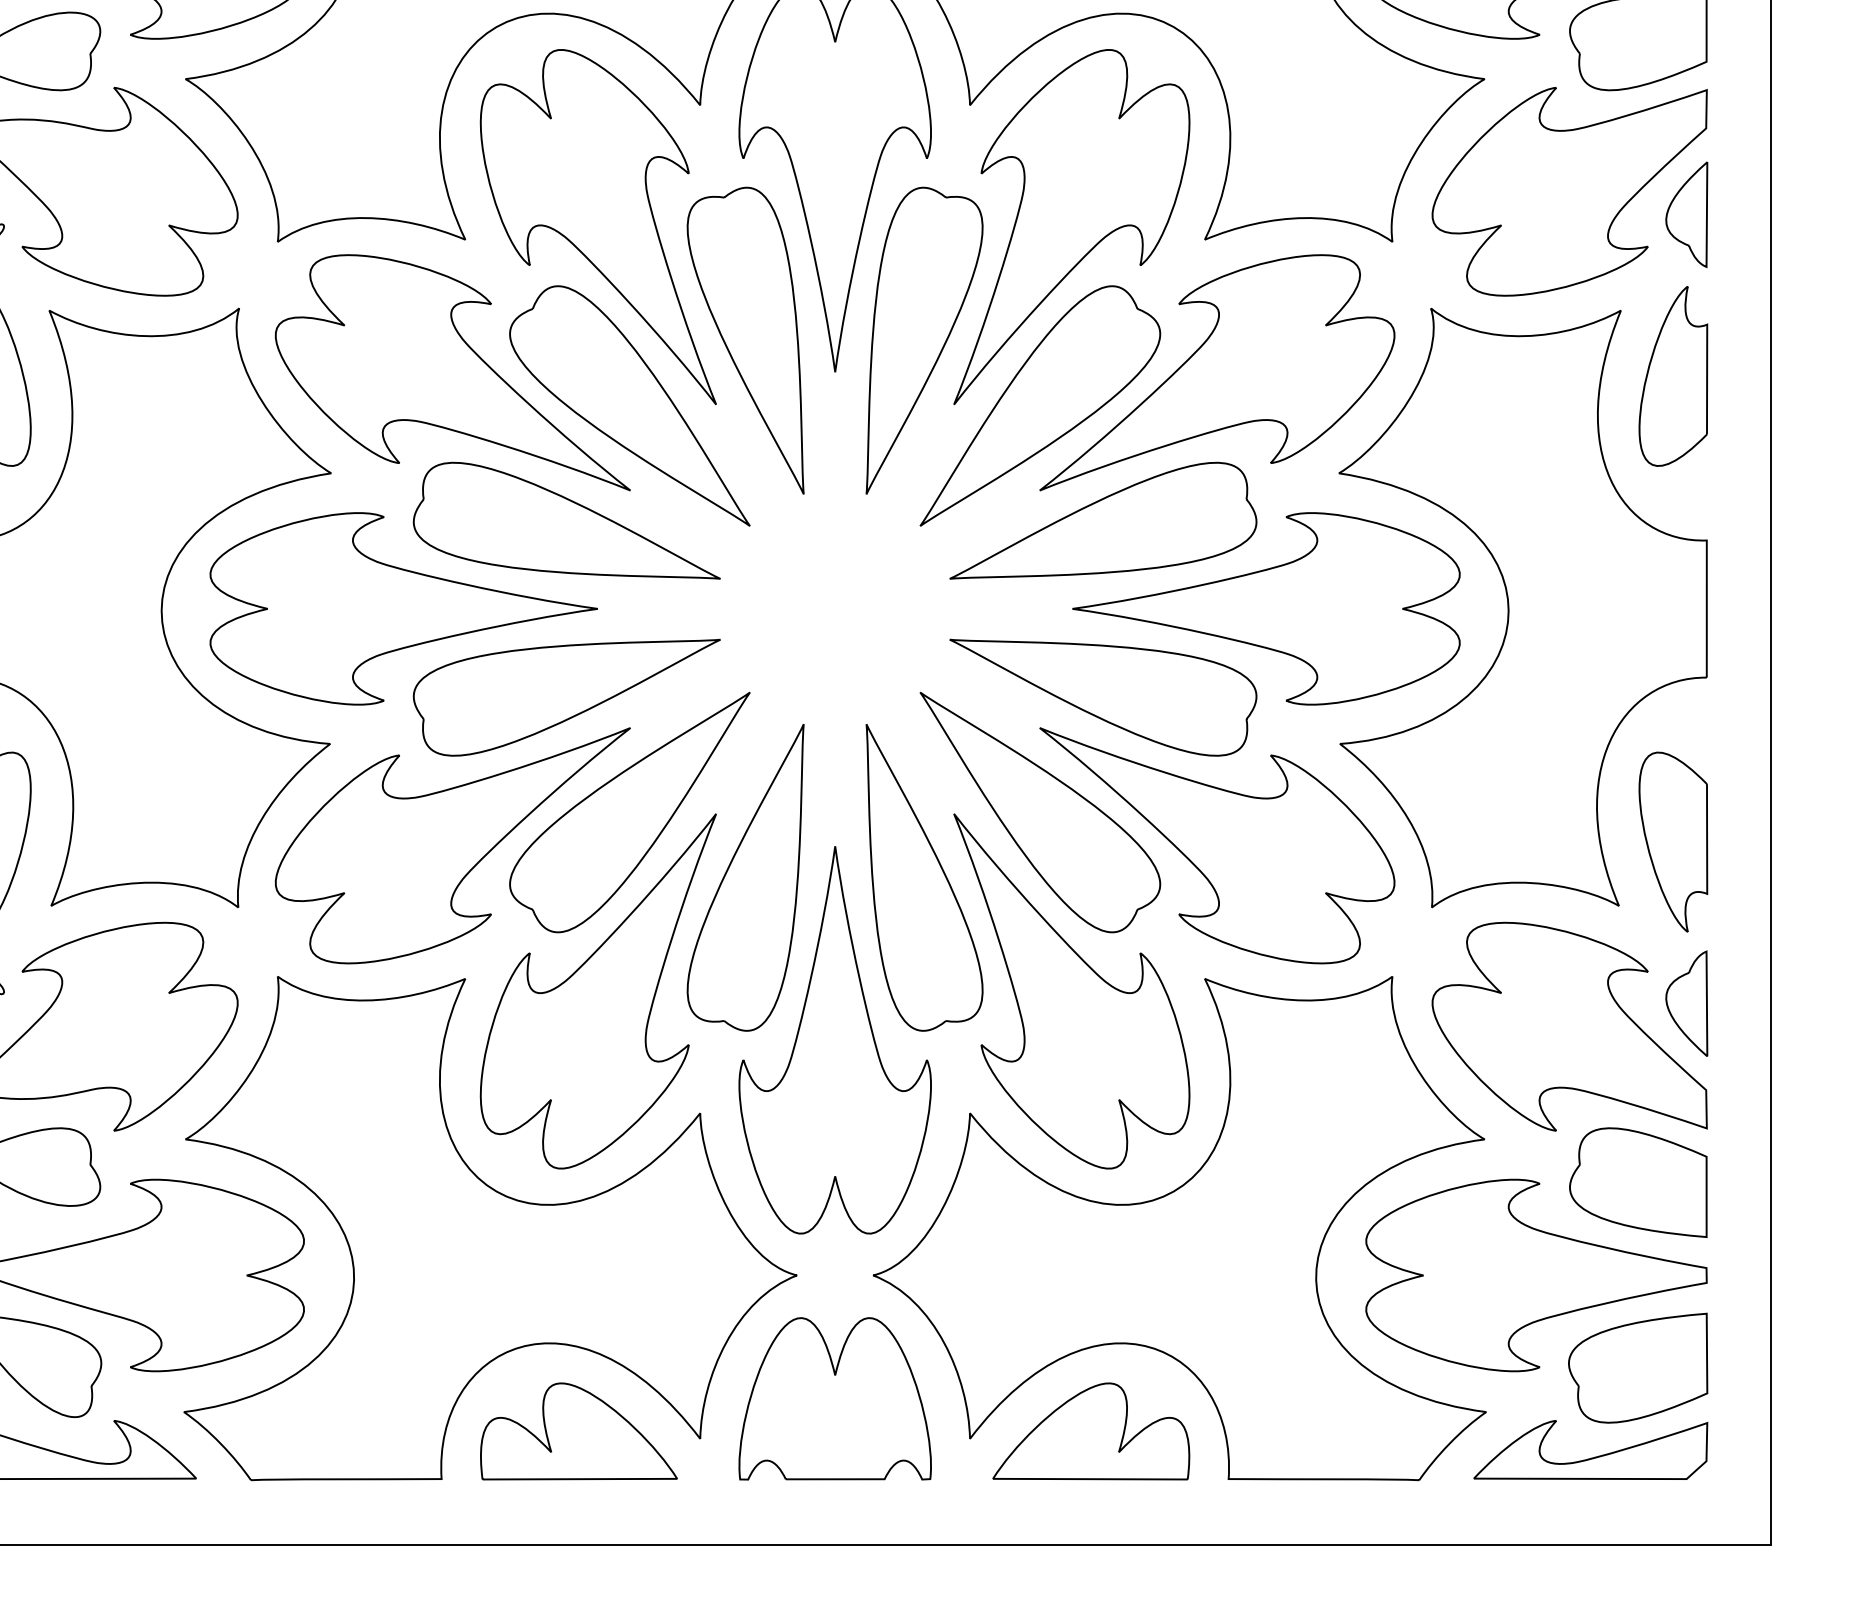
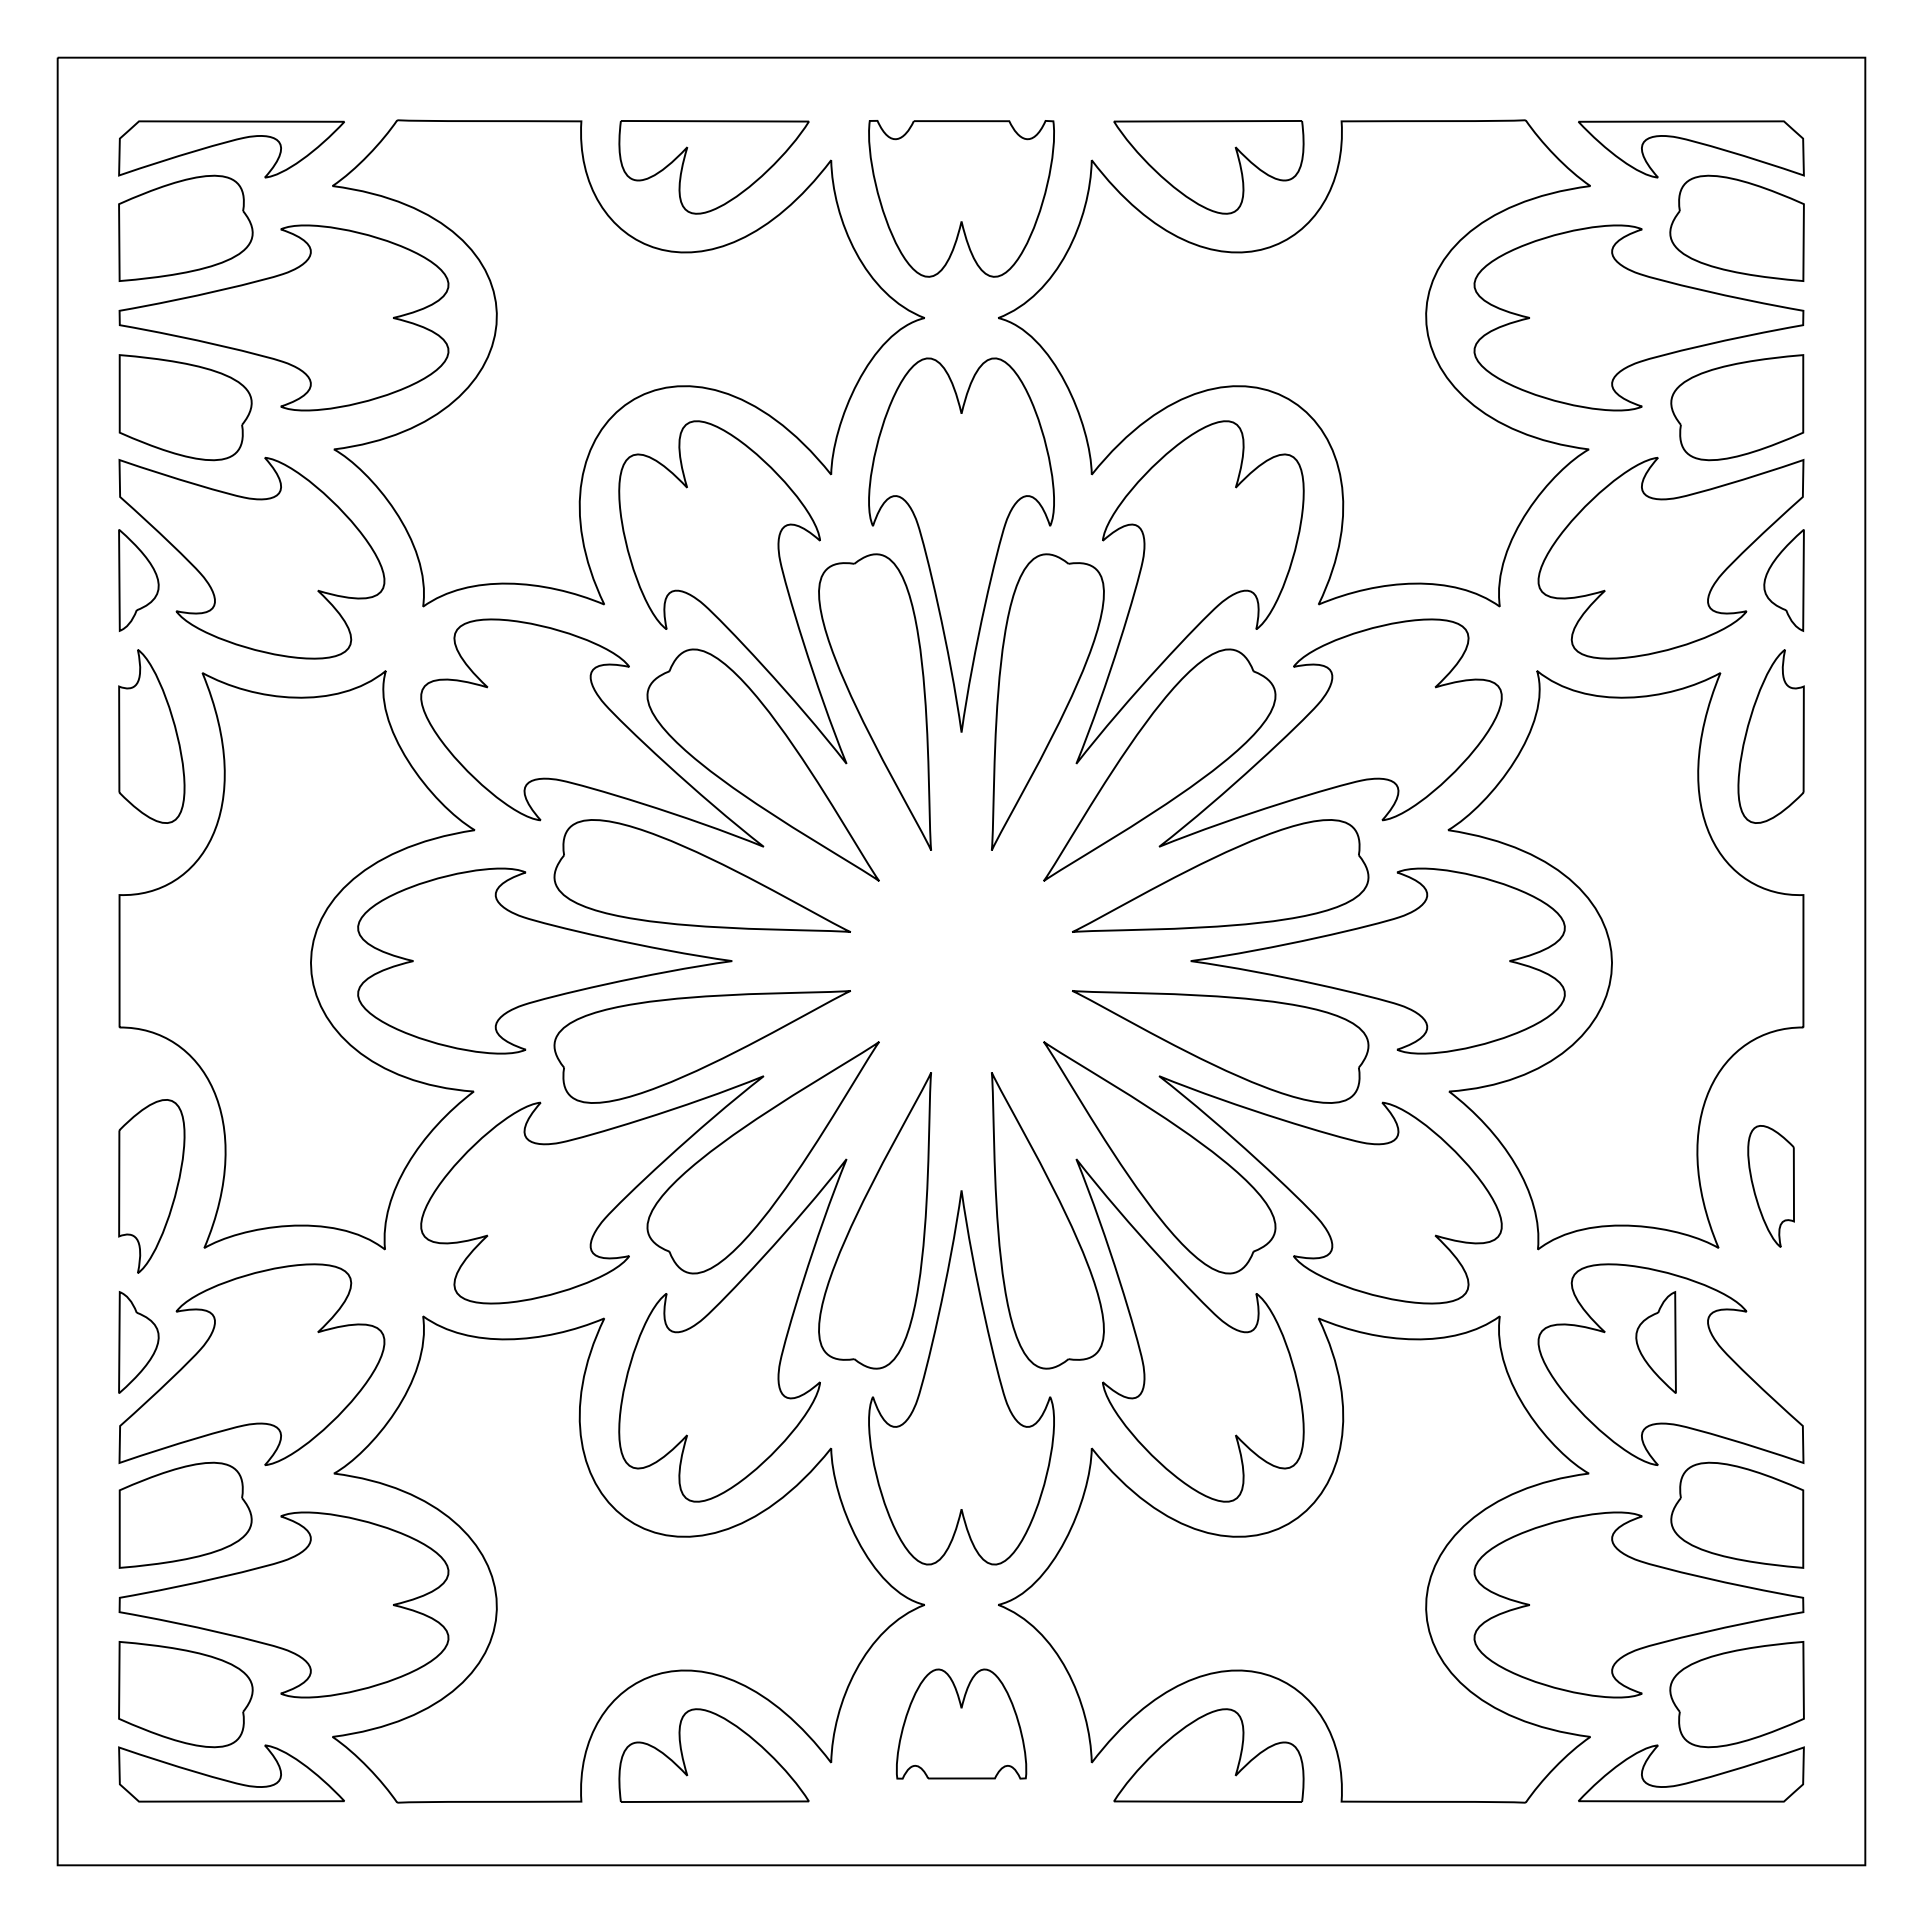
part: (1672, 842) -> (1770, 1186), size x0.7
part: (1686, 1003) -> (1655, 1342), moved
part: (835, 1398) -> (961, 1723), size x0.7

